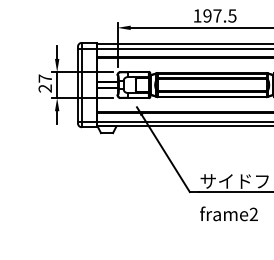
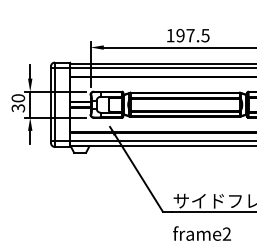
text: (45, 83) -> (18, 103), 27 -> 30

